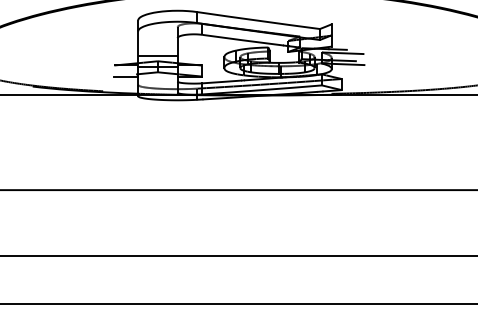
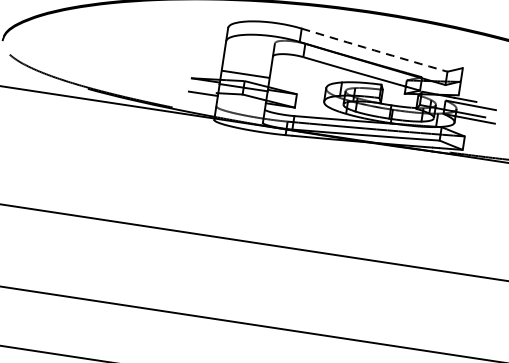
arc: (258, 20) -> (374, 50), solid -> dashed

